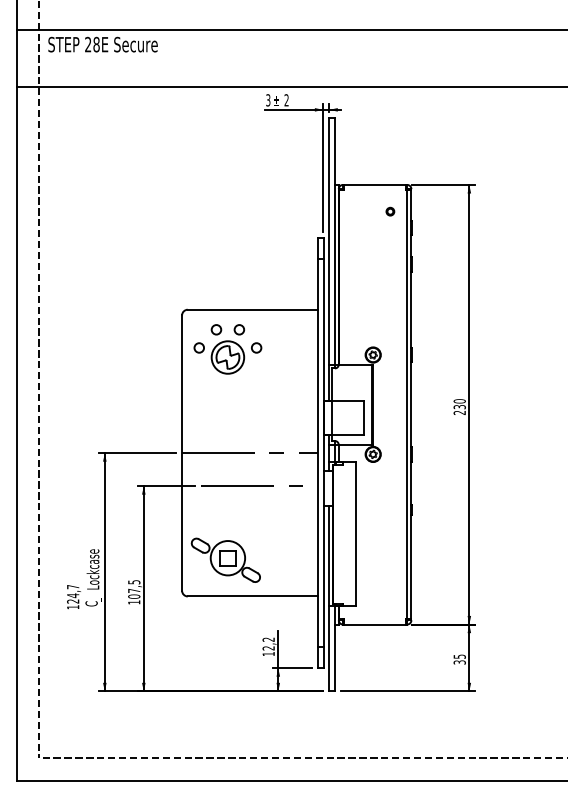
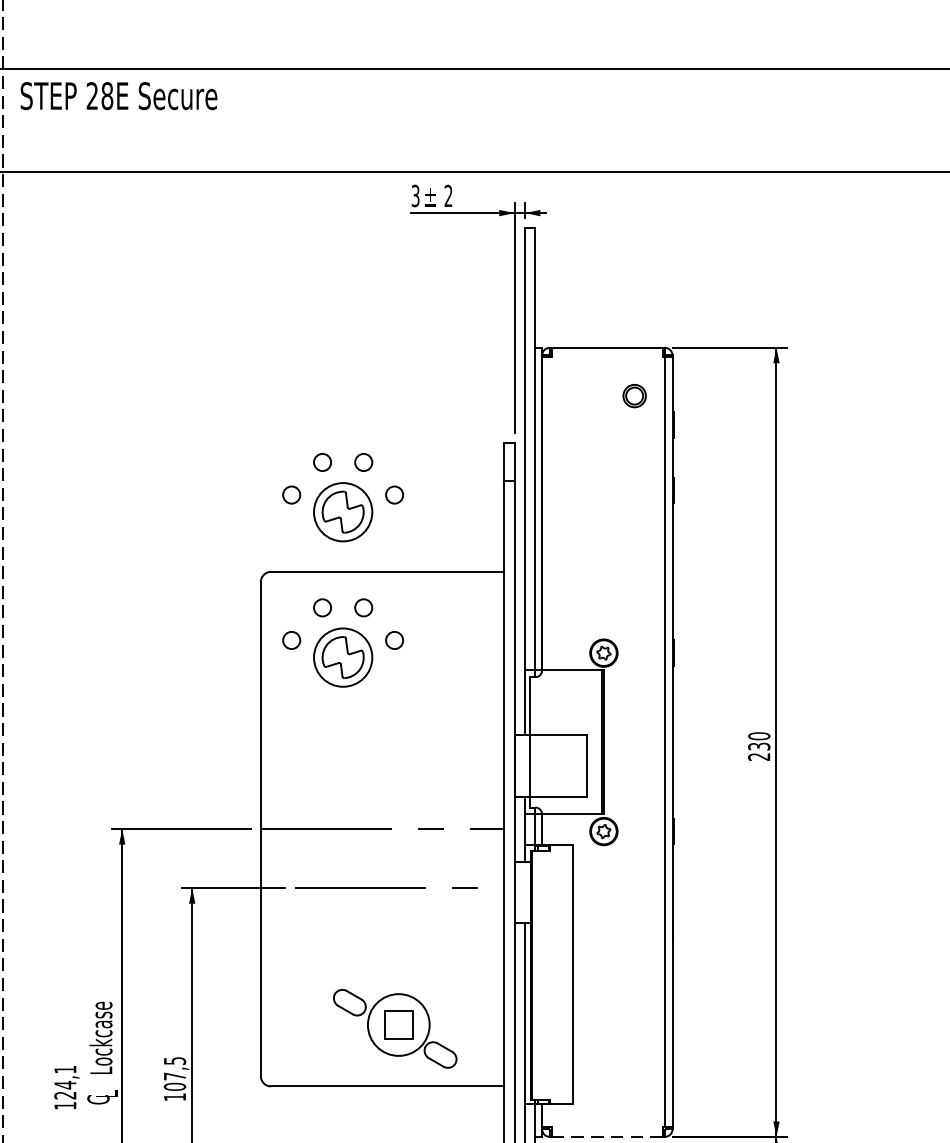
part: (390, 211) -> (634, 395), size x1.6
part: (227, 268) -> (342, 497), added
part: (225, 559) -> (394, 1027), moved
text: (73, 587) -> (65, 1070), 124,7 -> 124,1
line: (375, 624) -> (608, 1136), solid -> dashed

